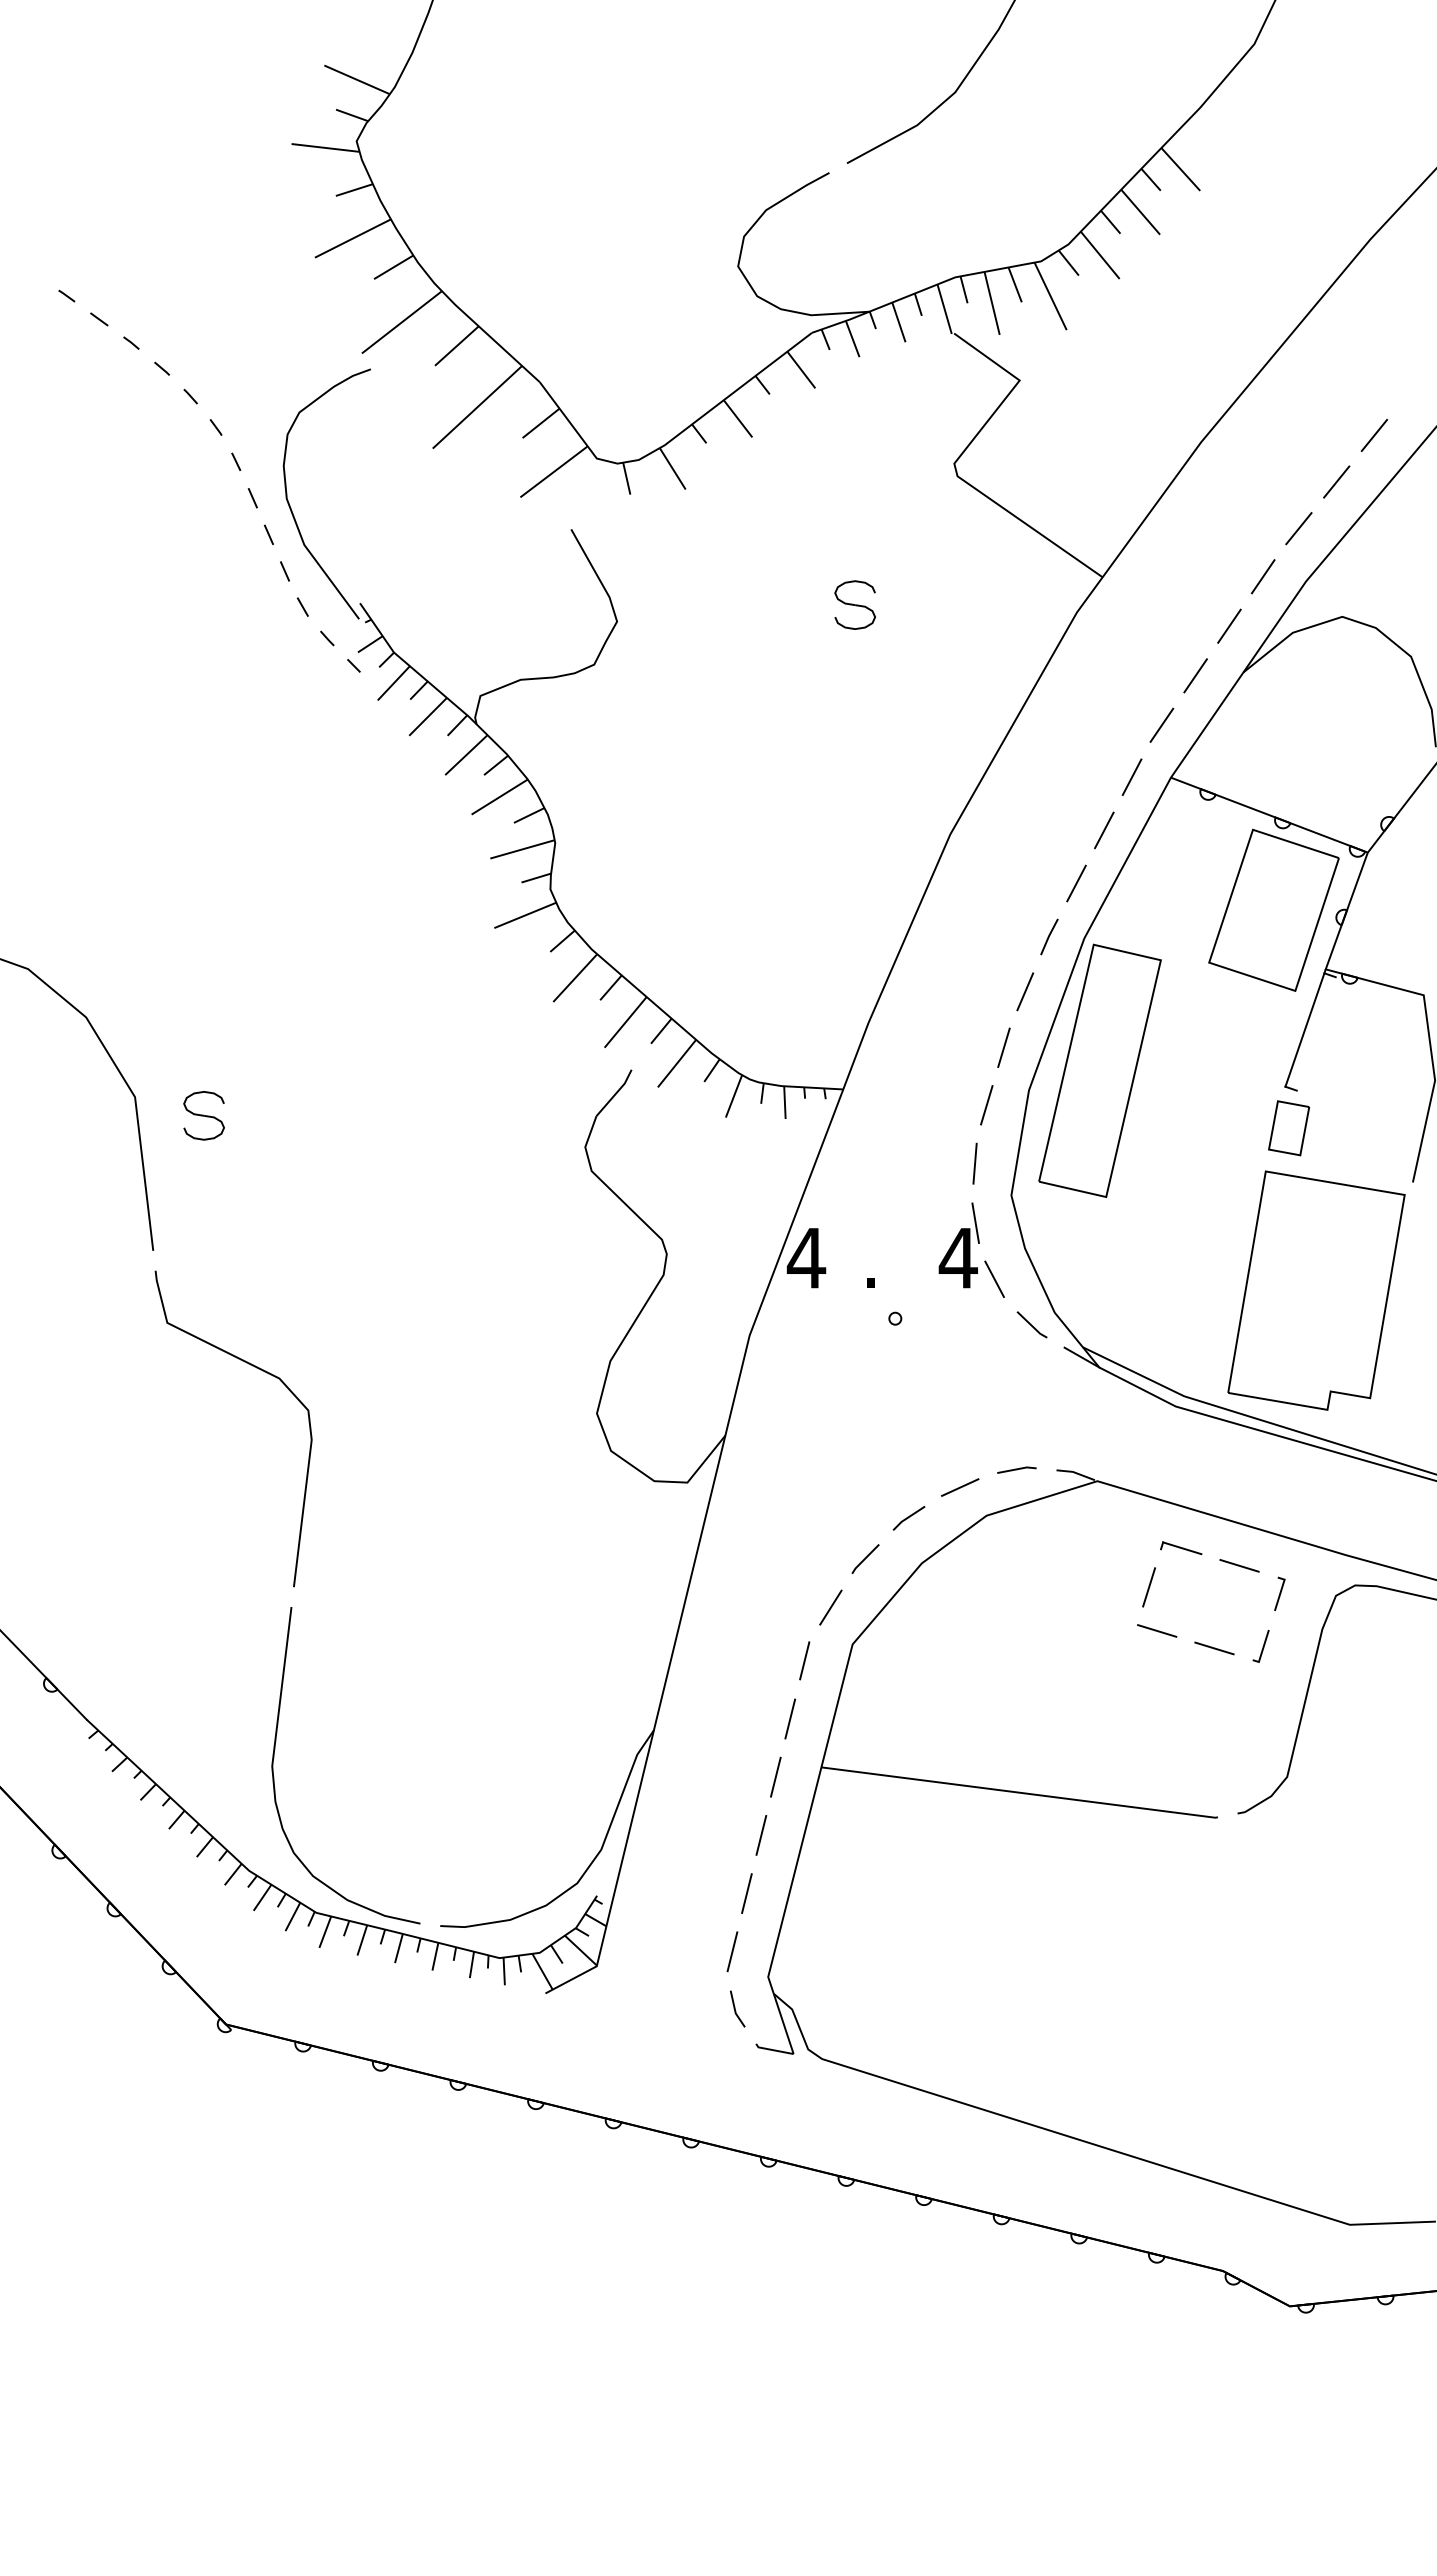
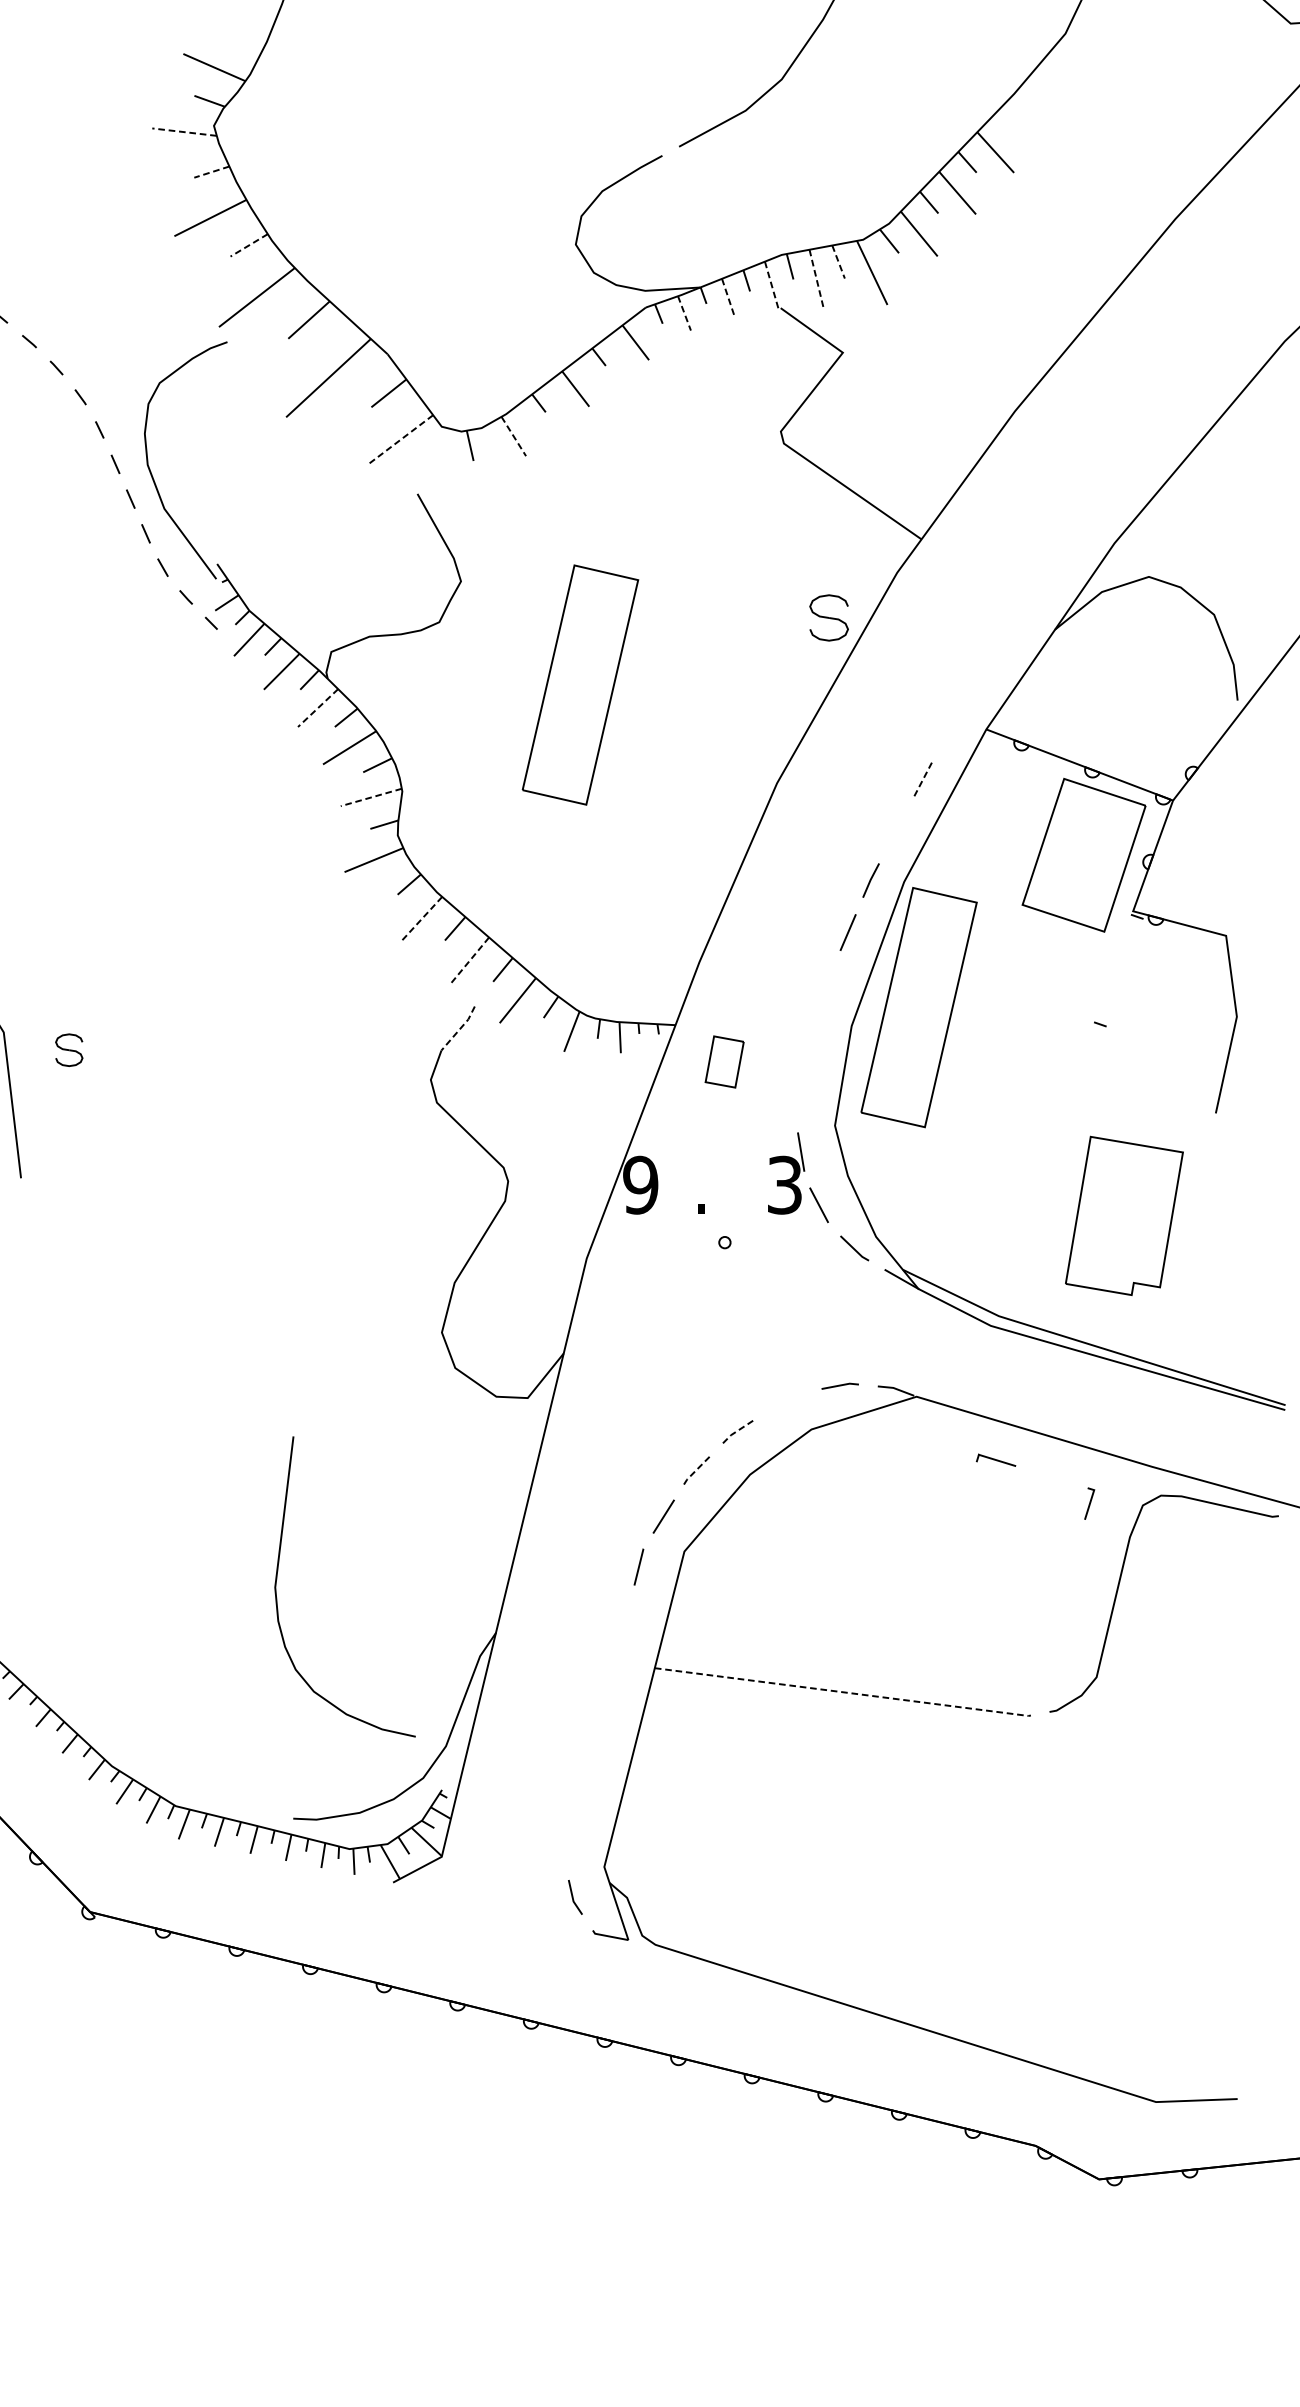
line: (325, 147) -> (184, 131), solid -> dashed
line: (353, 190) -> (210, 172), solid -> dashed
line: (393, 267) -> (248, 245), solid -> dashed
line: (1015, 284) -> (838, 261), solid -> dashed
line: (992, 303) -> (817, 279), solid -> dashed
line: (944, 309) -> (771, 285), solid -> dashed
line: (898, 322) -> (727, 297), solid -> dashed
line: (852, 339) -> (684, 313), solid -> dashed
line: (1374, 435) -> (1179, 404), removed
line: (673, 469) -> (514, 437), solid -> dashed
line: (553, 472) -> (400, 439), solid -> dashed
line: (1336, 481) -> (1143, 448), removed
line: (1298, 528) -> (1107, 493), removed
line: (1262, 576) -> (1073, 538), removed
part: (854, 604) -> (828, 617), moved
line: (1229, 625) -> (1041, 585), removed
line: (1195, 675) -> (1009, 632), removed
line: (1161, 724) -> (977, 679), removed
part: (742, 730) -> (579, 684), added
line: (466, 755) -> (318, 708), solid -> dashed
line: (1131, 776) -> (948, 728), removed
line: (1104, 830) -> (923, 779), solid -> dashed
line: (522, 849) -> (371, 797), solid -> dashed
line: (1076, 883) -> (896, 829), removed
line: (574, 978) -> (420, 919), solid -> dashed
line: (625, 1022) -> (468, 961), solid -> dashed
line: (1305, 1027) -> (1113, 966), removed
line: (1003, 1047) -> (827, 985), removed
line: (615, 1093) -> (459, 1029), solid -> dashed
line: (986, 1105) -> (811, 1040), removed
part: (203, 1115) -> (68, 1049), size x0.7
part: (1289, 1128) -> (725, 1062), moved
line: (974, 1163) -> (800, 1095), removed
text: (806, 1258) -> (640, 1185), 4 -> 9
text: (957, 1258) -> (783, 1185), 4 -> 3
part: (1316, 1290) -> (1124, 1215), size x0.7
curve: (262, 1371) -> (124, 1292), removed
line: (960, 1487) -> (786, 1402), removed
line: (907, 1517) -> (736, 1431), solid -> dashed
line: (864, 1559) -> (695, 1471), solid -> dashed
line: (1239, 1565) -> (1051, 1476), removed
line: (1149, 1587) -> (966, 1497), removed
line: (1157, 1630) -> (973, 1538), removed
line: (1262, 1646) -> (1073, 1553), removed
line: (1214, 1648) -> (1027, 1555), removed
line: (790, 1718) -> (625, 1621), removed
curve: (274, 1758) -> (277, 1580), moved
line: (775, 1776) -> (611, 1676), removed
line: (1020, 1792) -> (843, 1692), solid -> dashed
line: (761, 1835) -> (597, 1732), removed
line: (746, 1893) -> (583, 1787), removed
line: (732, 1951) -> (570, 1842), removed

